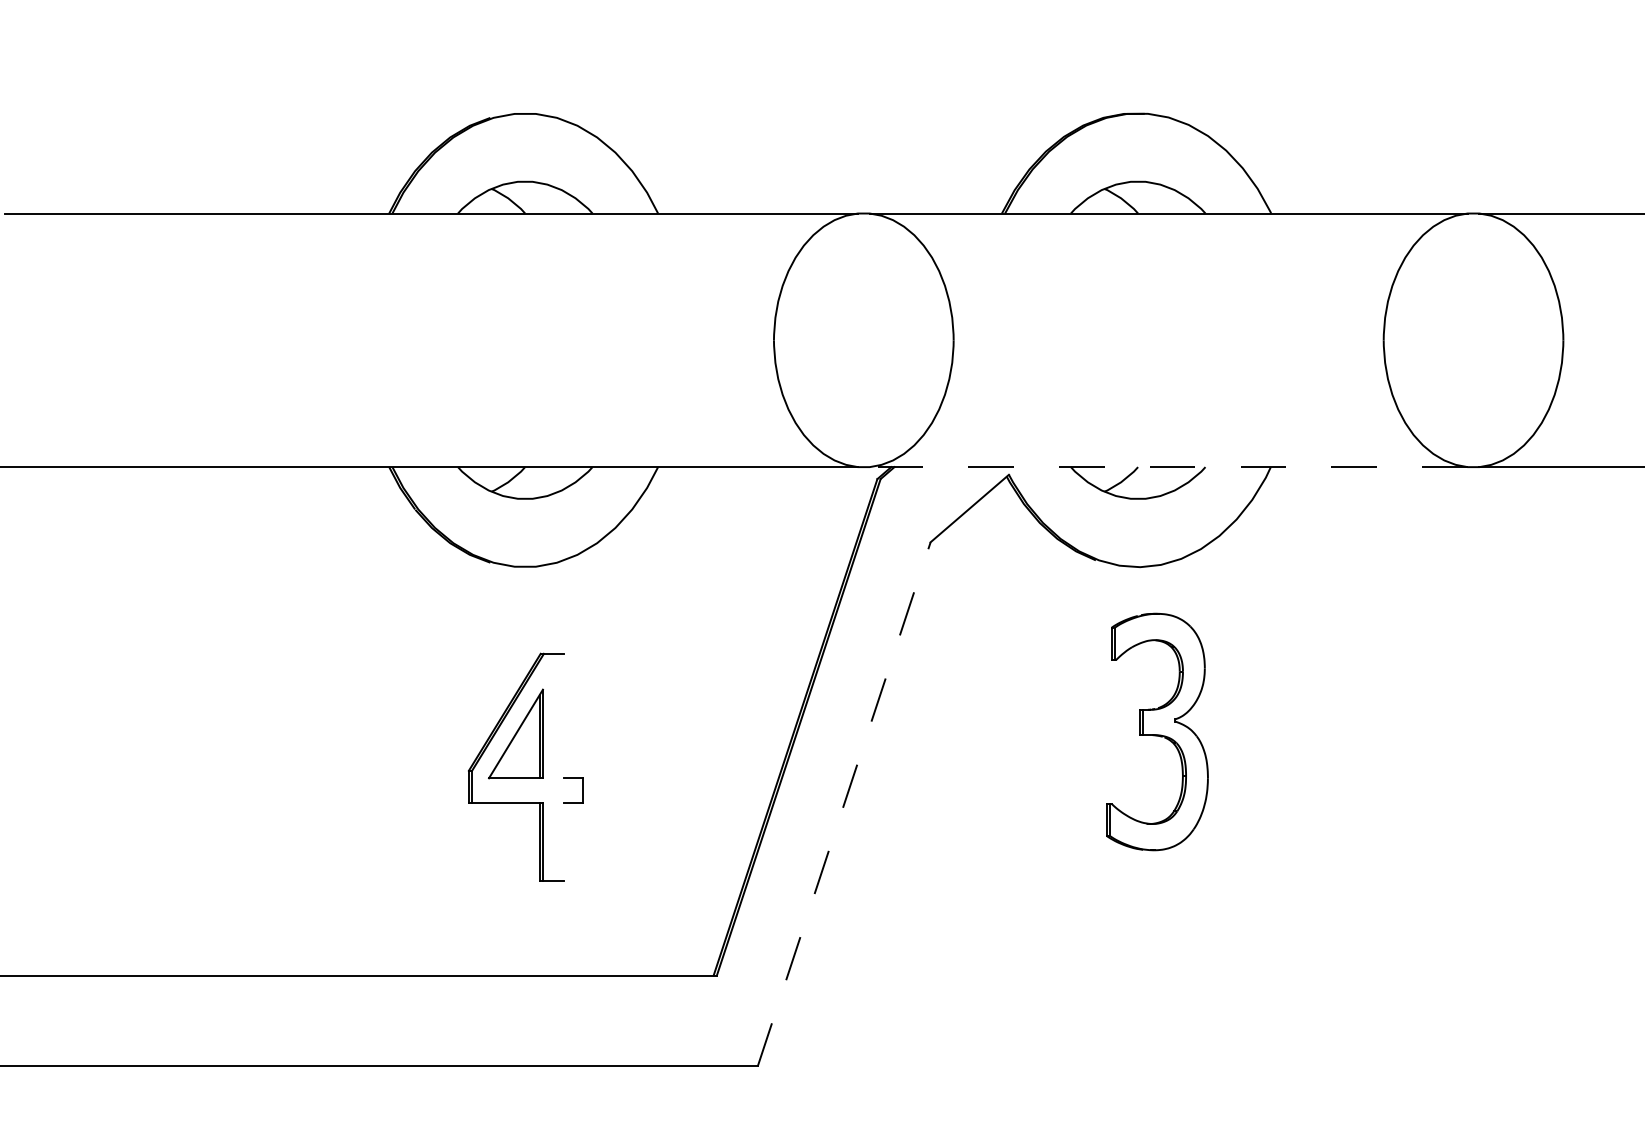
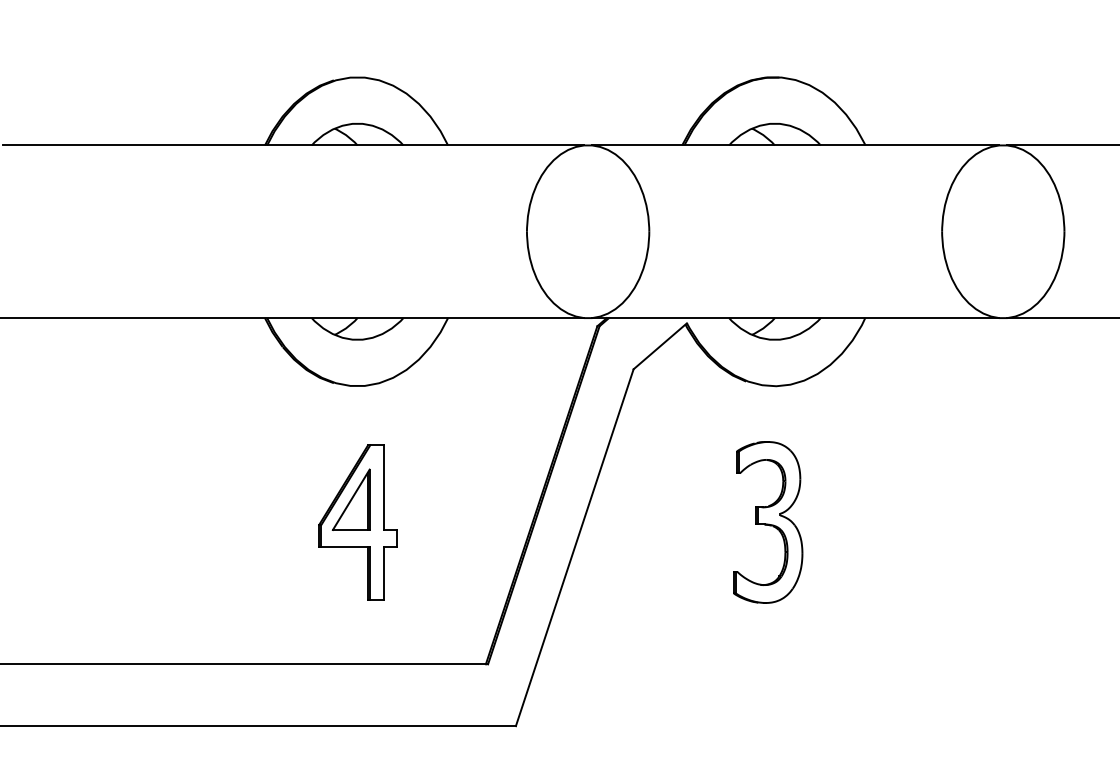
line: (1168, 467) -> (795, 318), dashed -> solid
line: (563, 715) -> (383, 487), added
part: (1158, 732) -> (768, 522), moved
line: (843, 804) -> (574, 547), dashed -> solid
line: (563, 840) -> (383, 572), added

